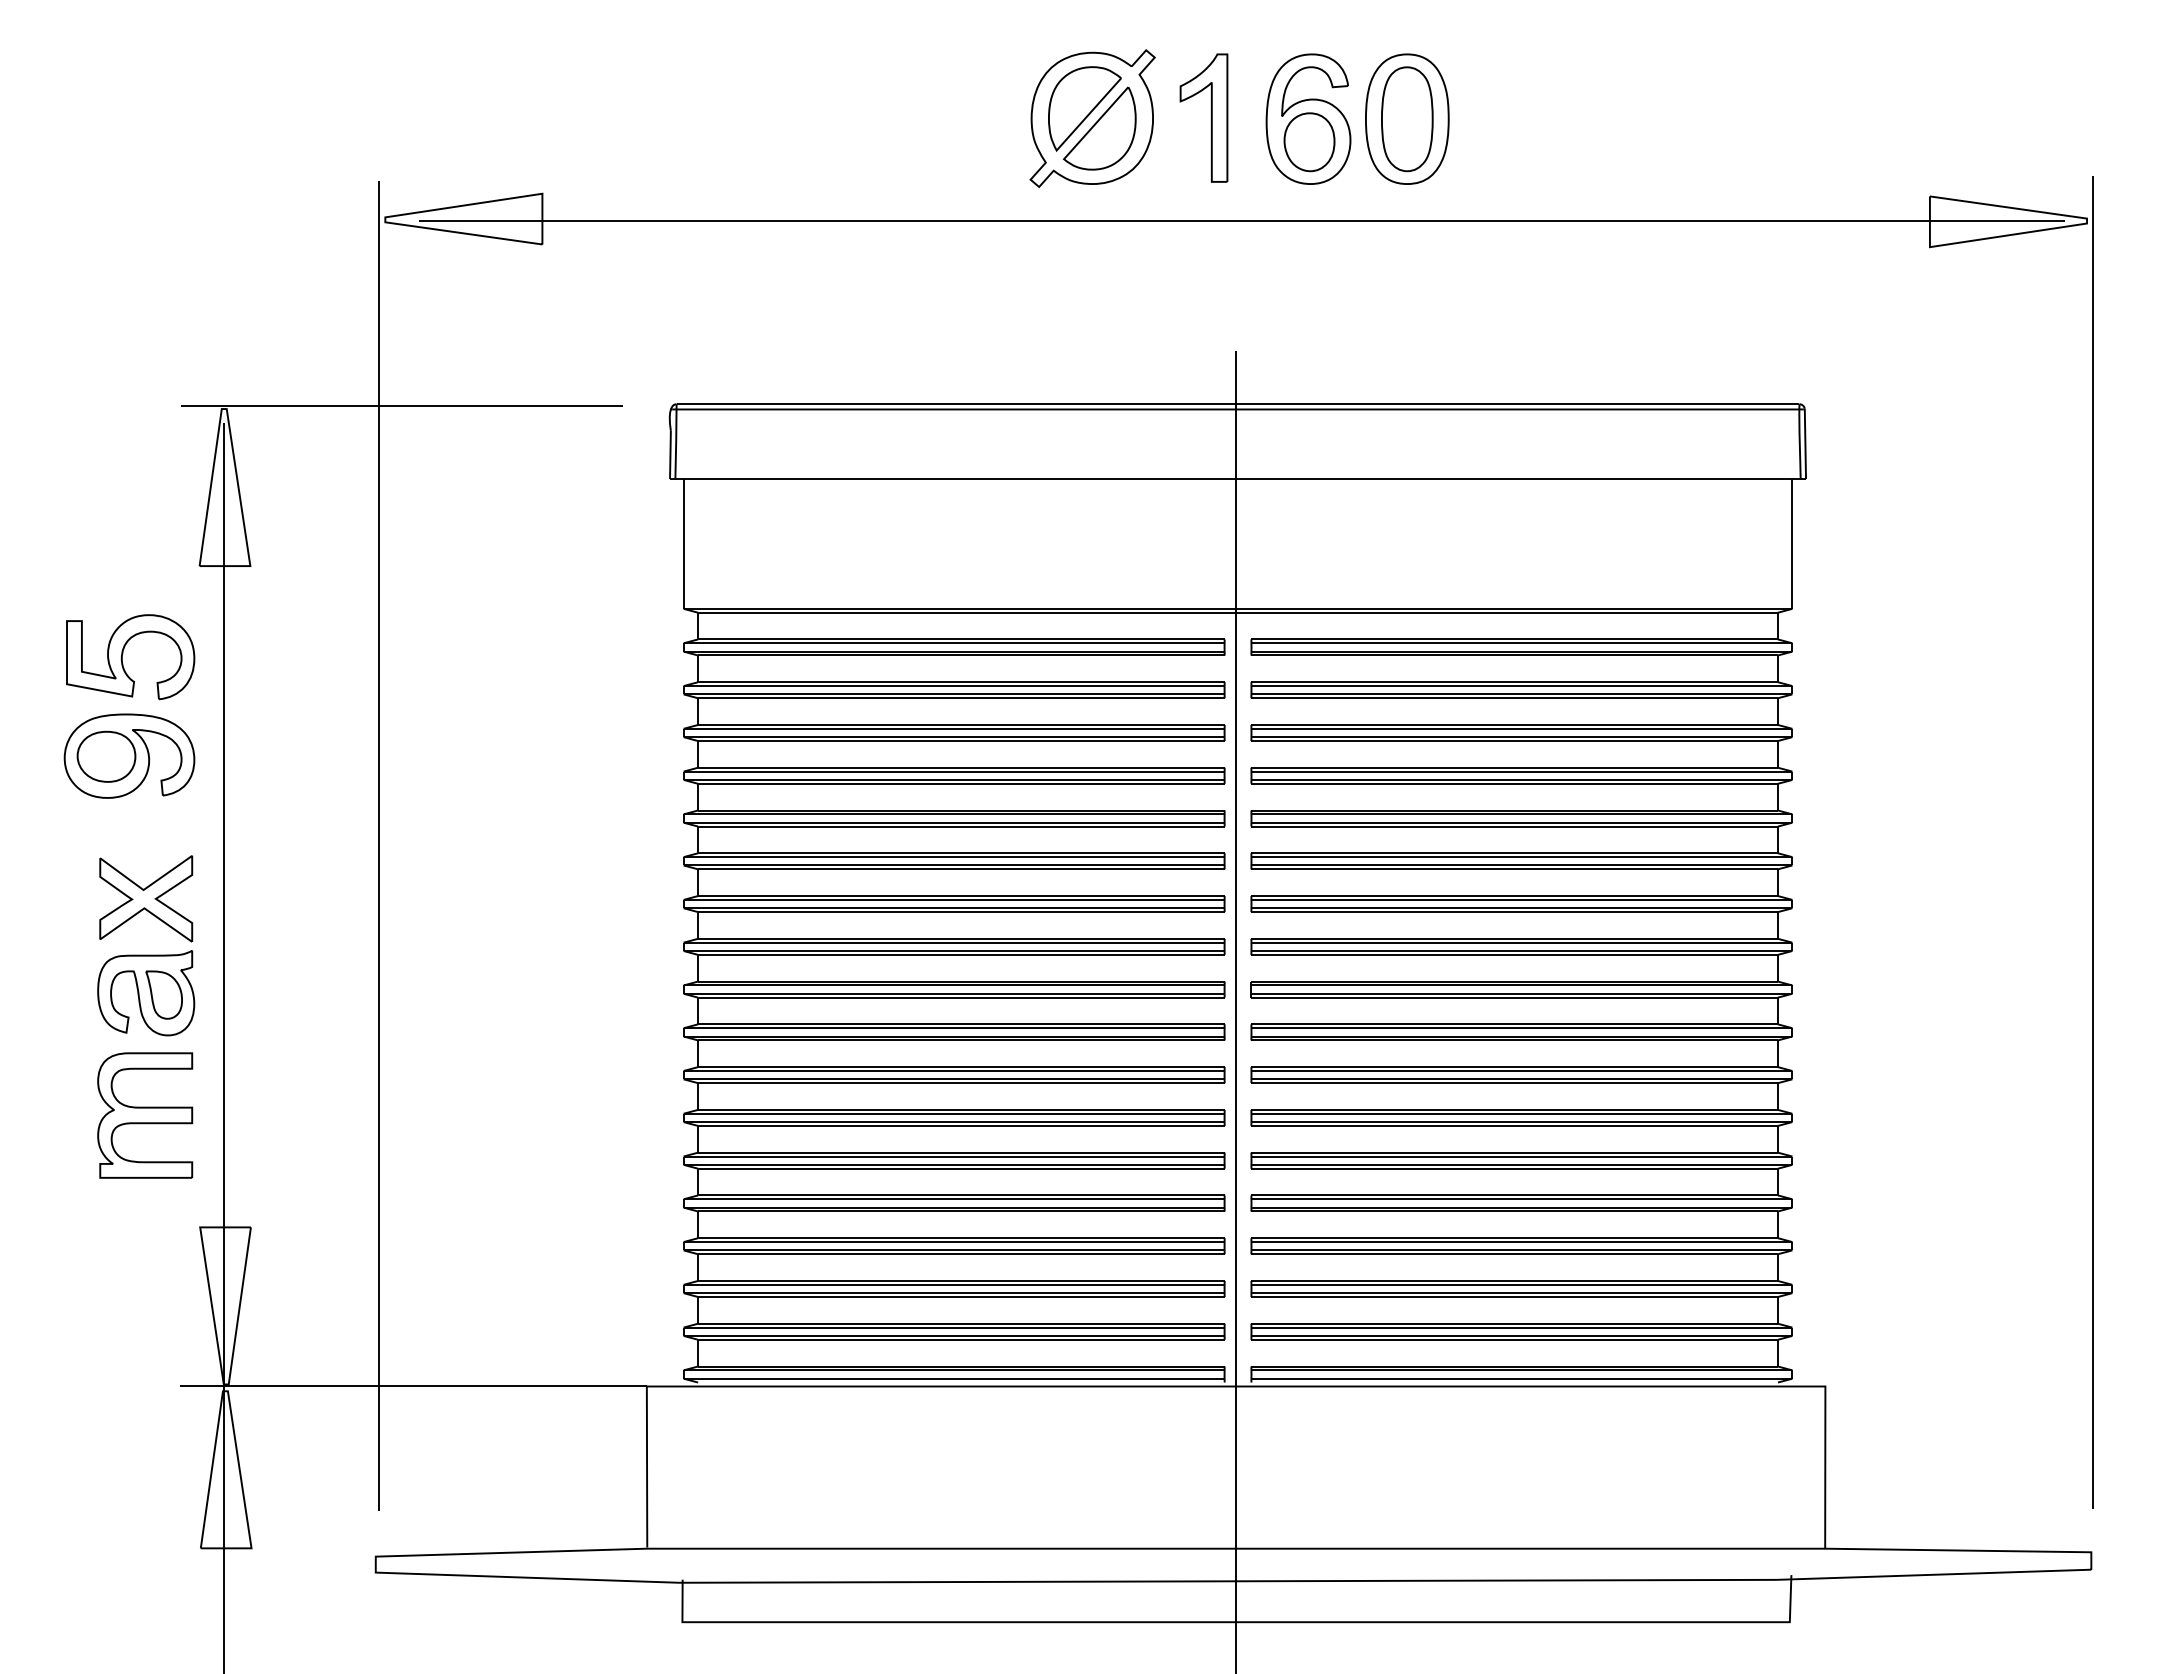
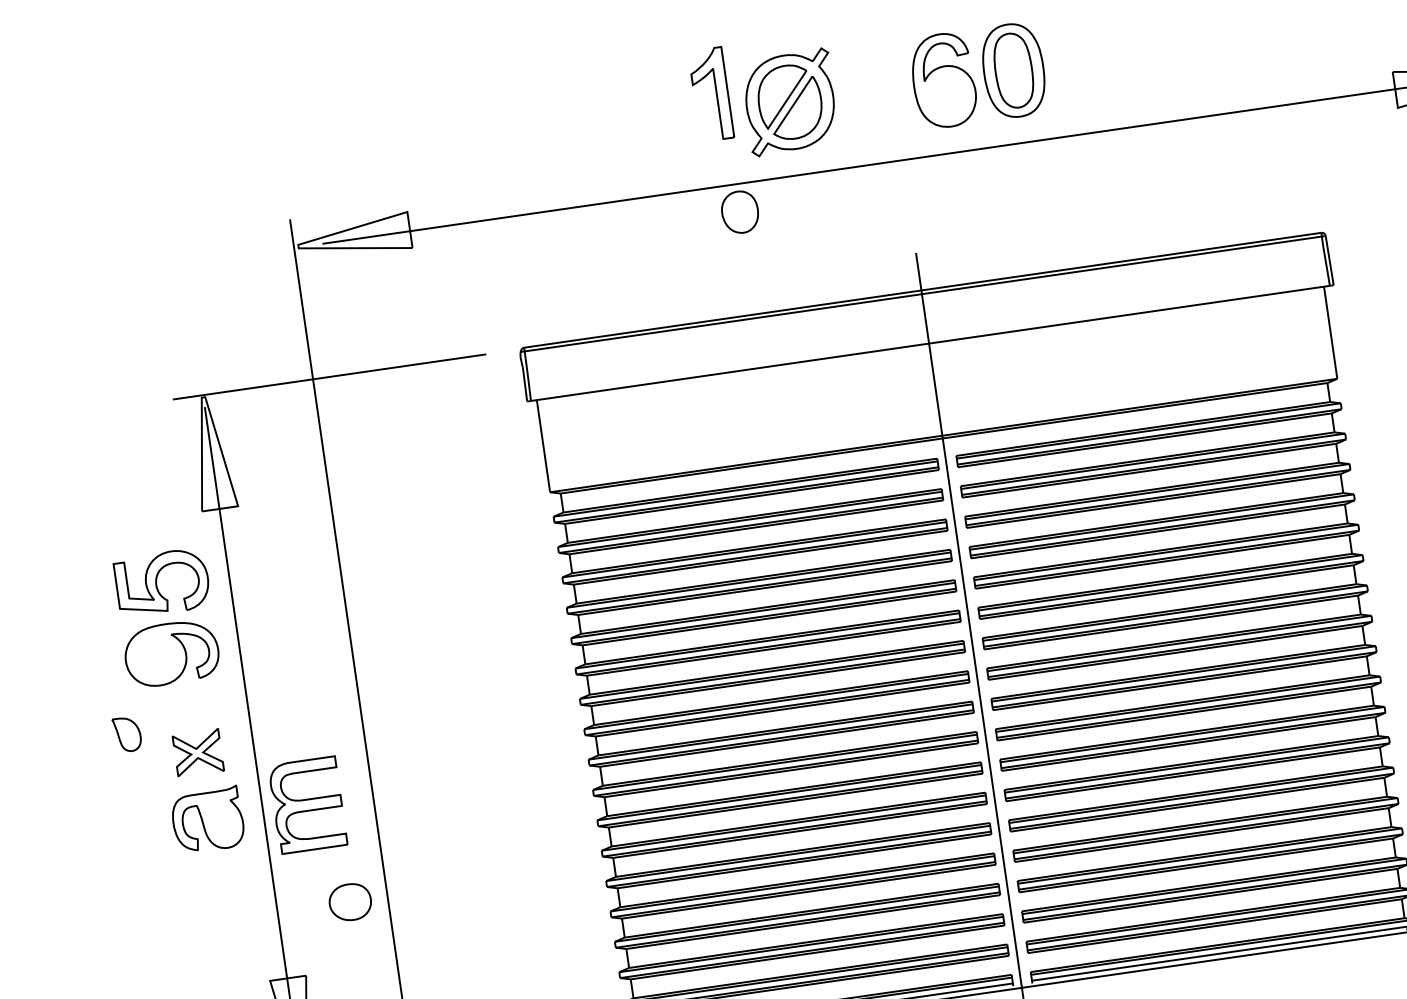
part: (1210, 117) -> (715, 93), moved
part: (1309, 142) -> (740, 212), moved
part: (106, 756) -> (350, 902), moved
part: (146, 898) -> (198, 752), size x0.7
part: (163, 994) -> (126, 734), moved
part: (145, 1115) -> (308, 805), moved

